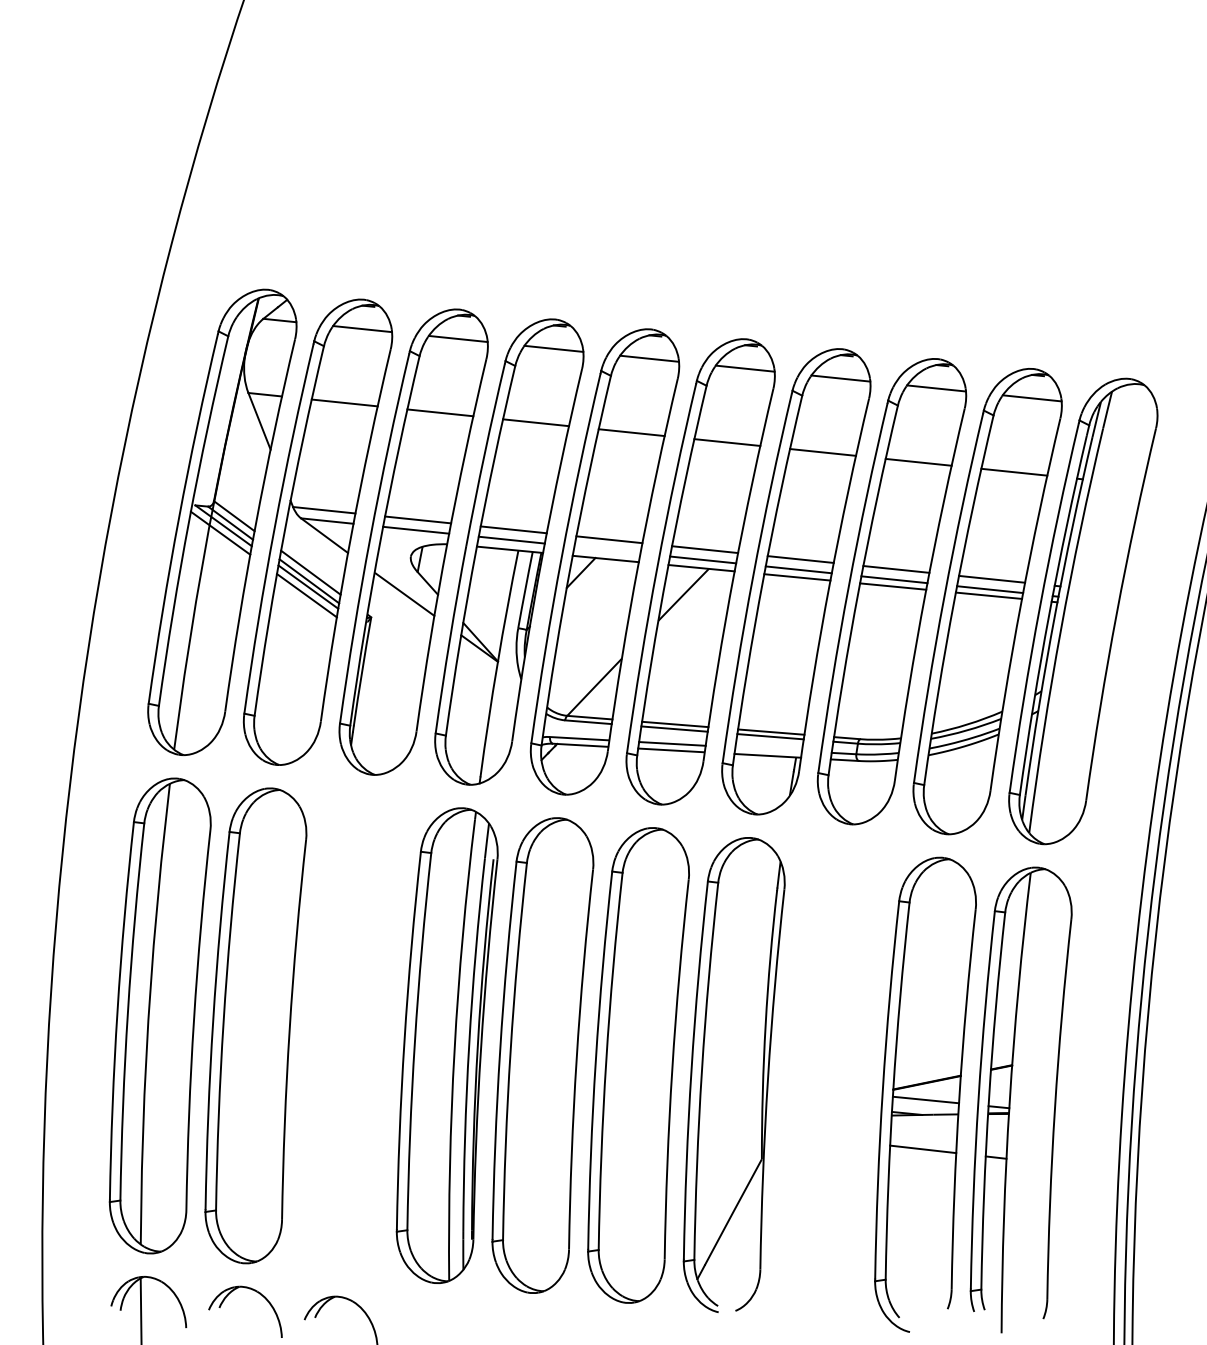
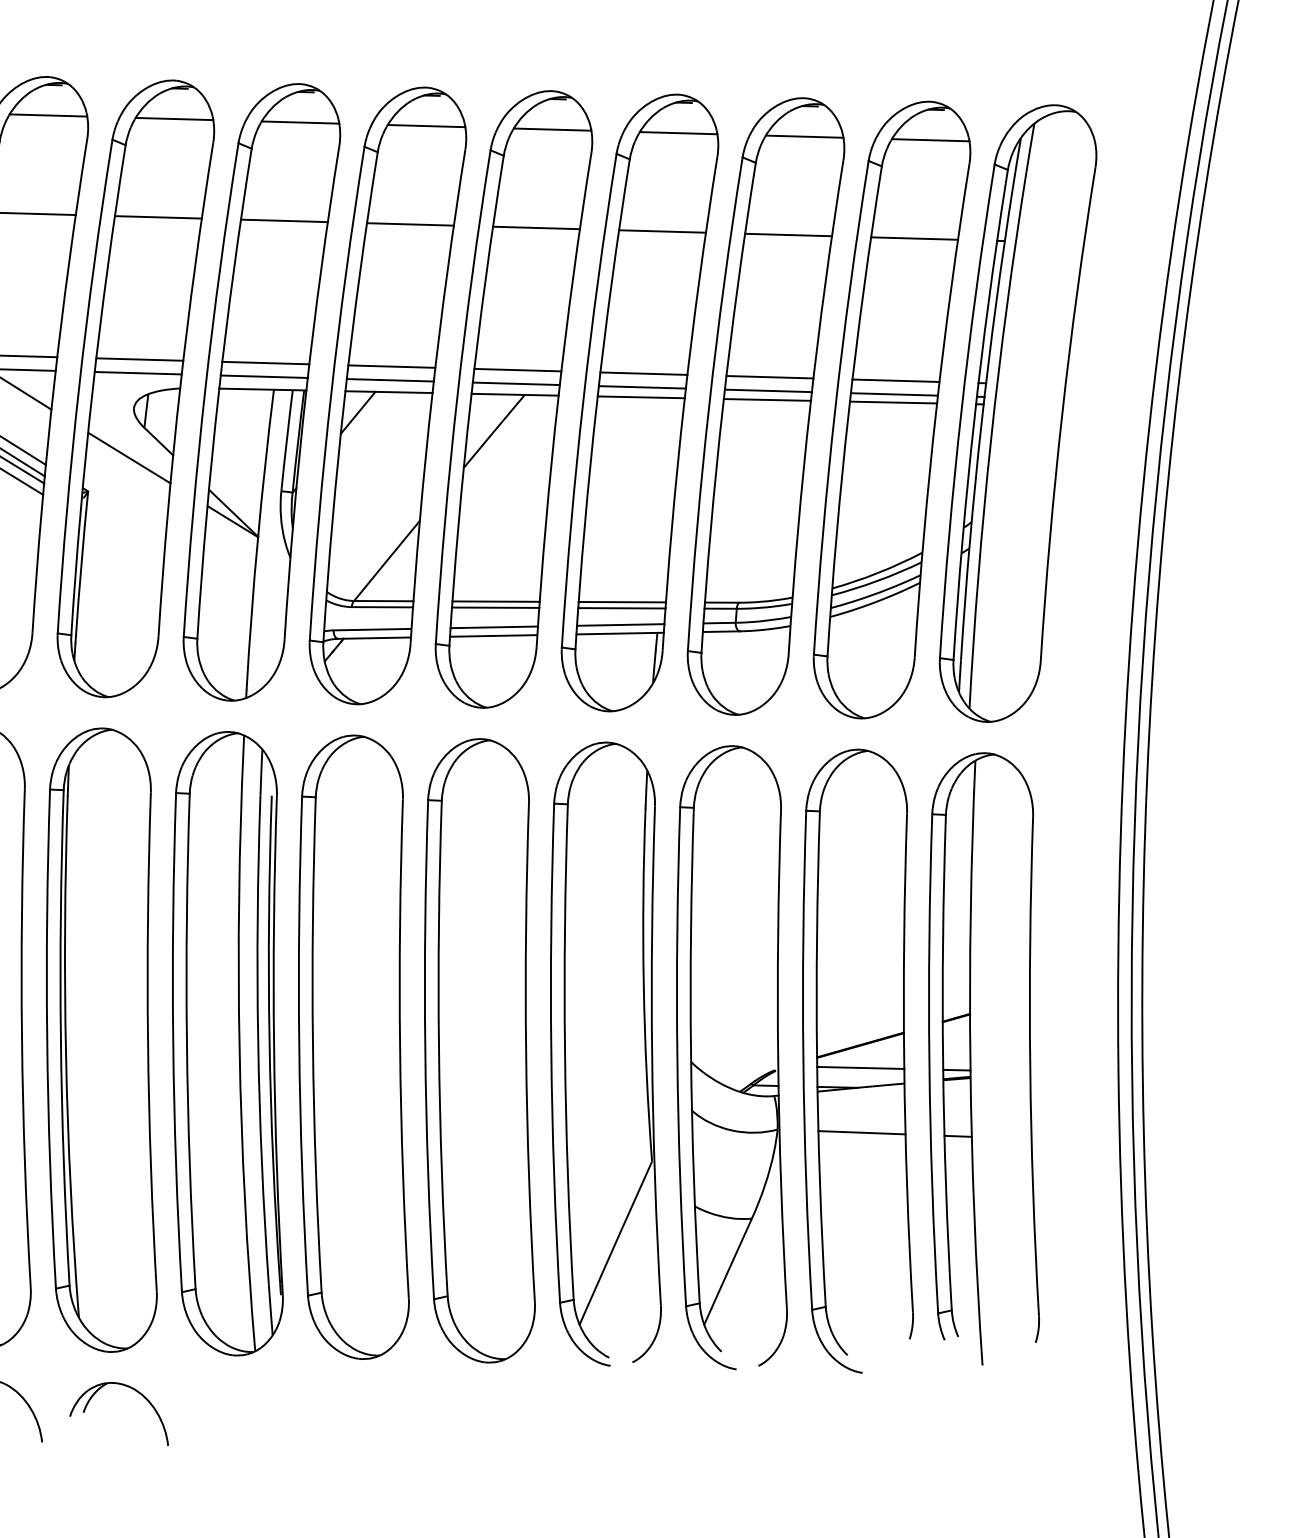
line: (607, 549) -> (390, 379), added
line: (768, 749) -> (620, 625), added
part: (351, 1035) -> (103, 1040), added
part: (829, 1084) -> (733, 1057), added

